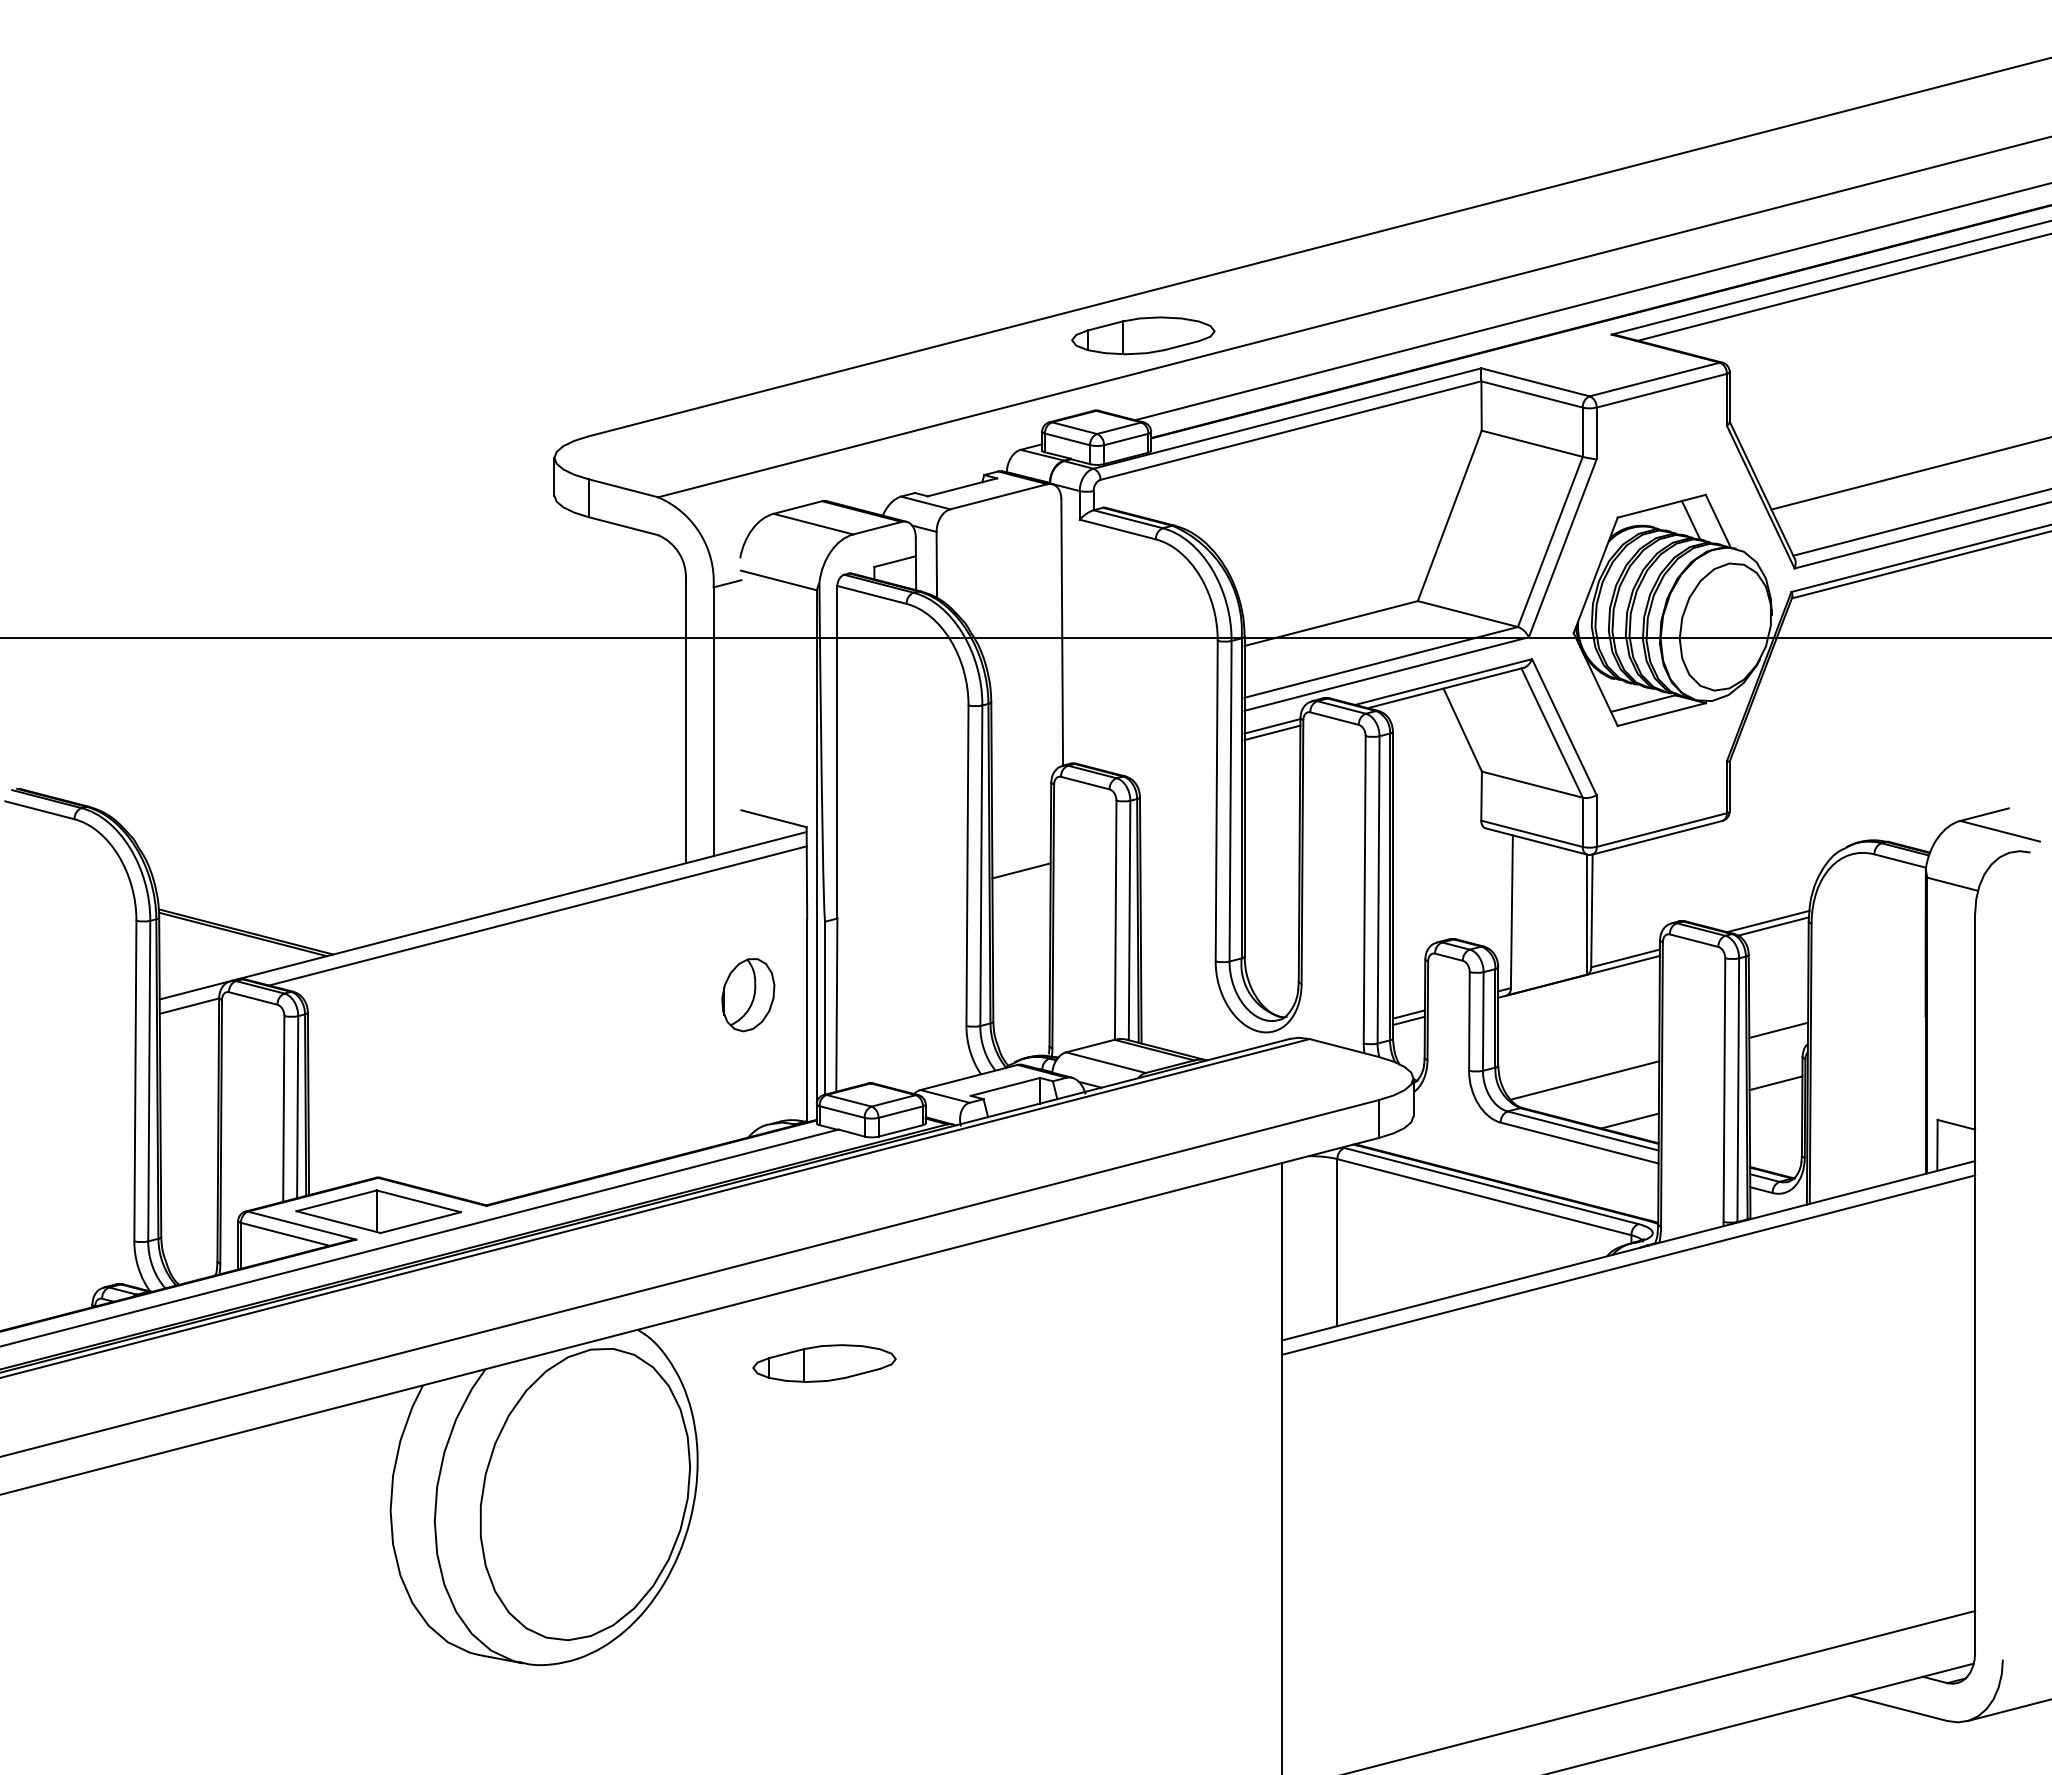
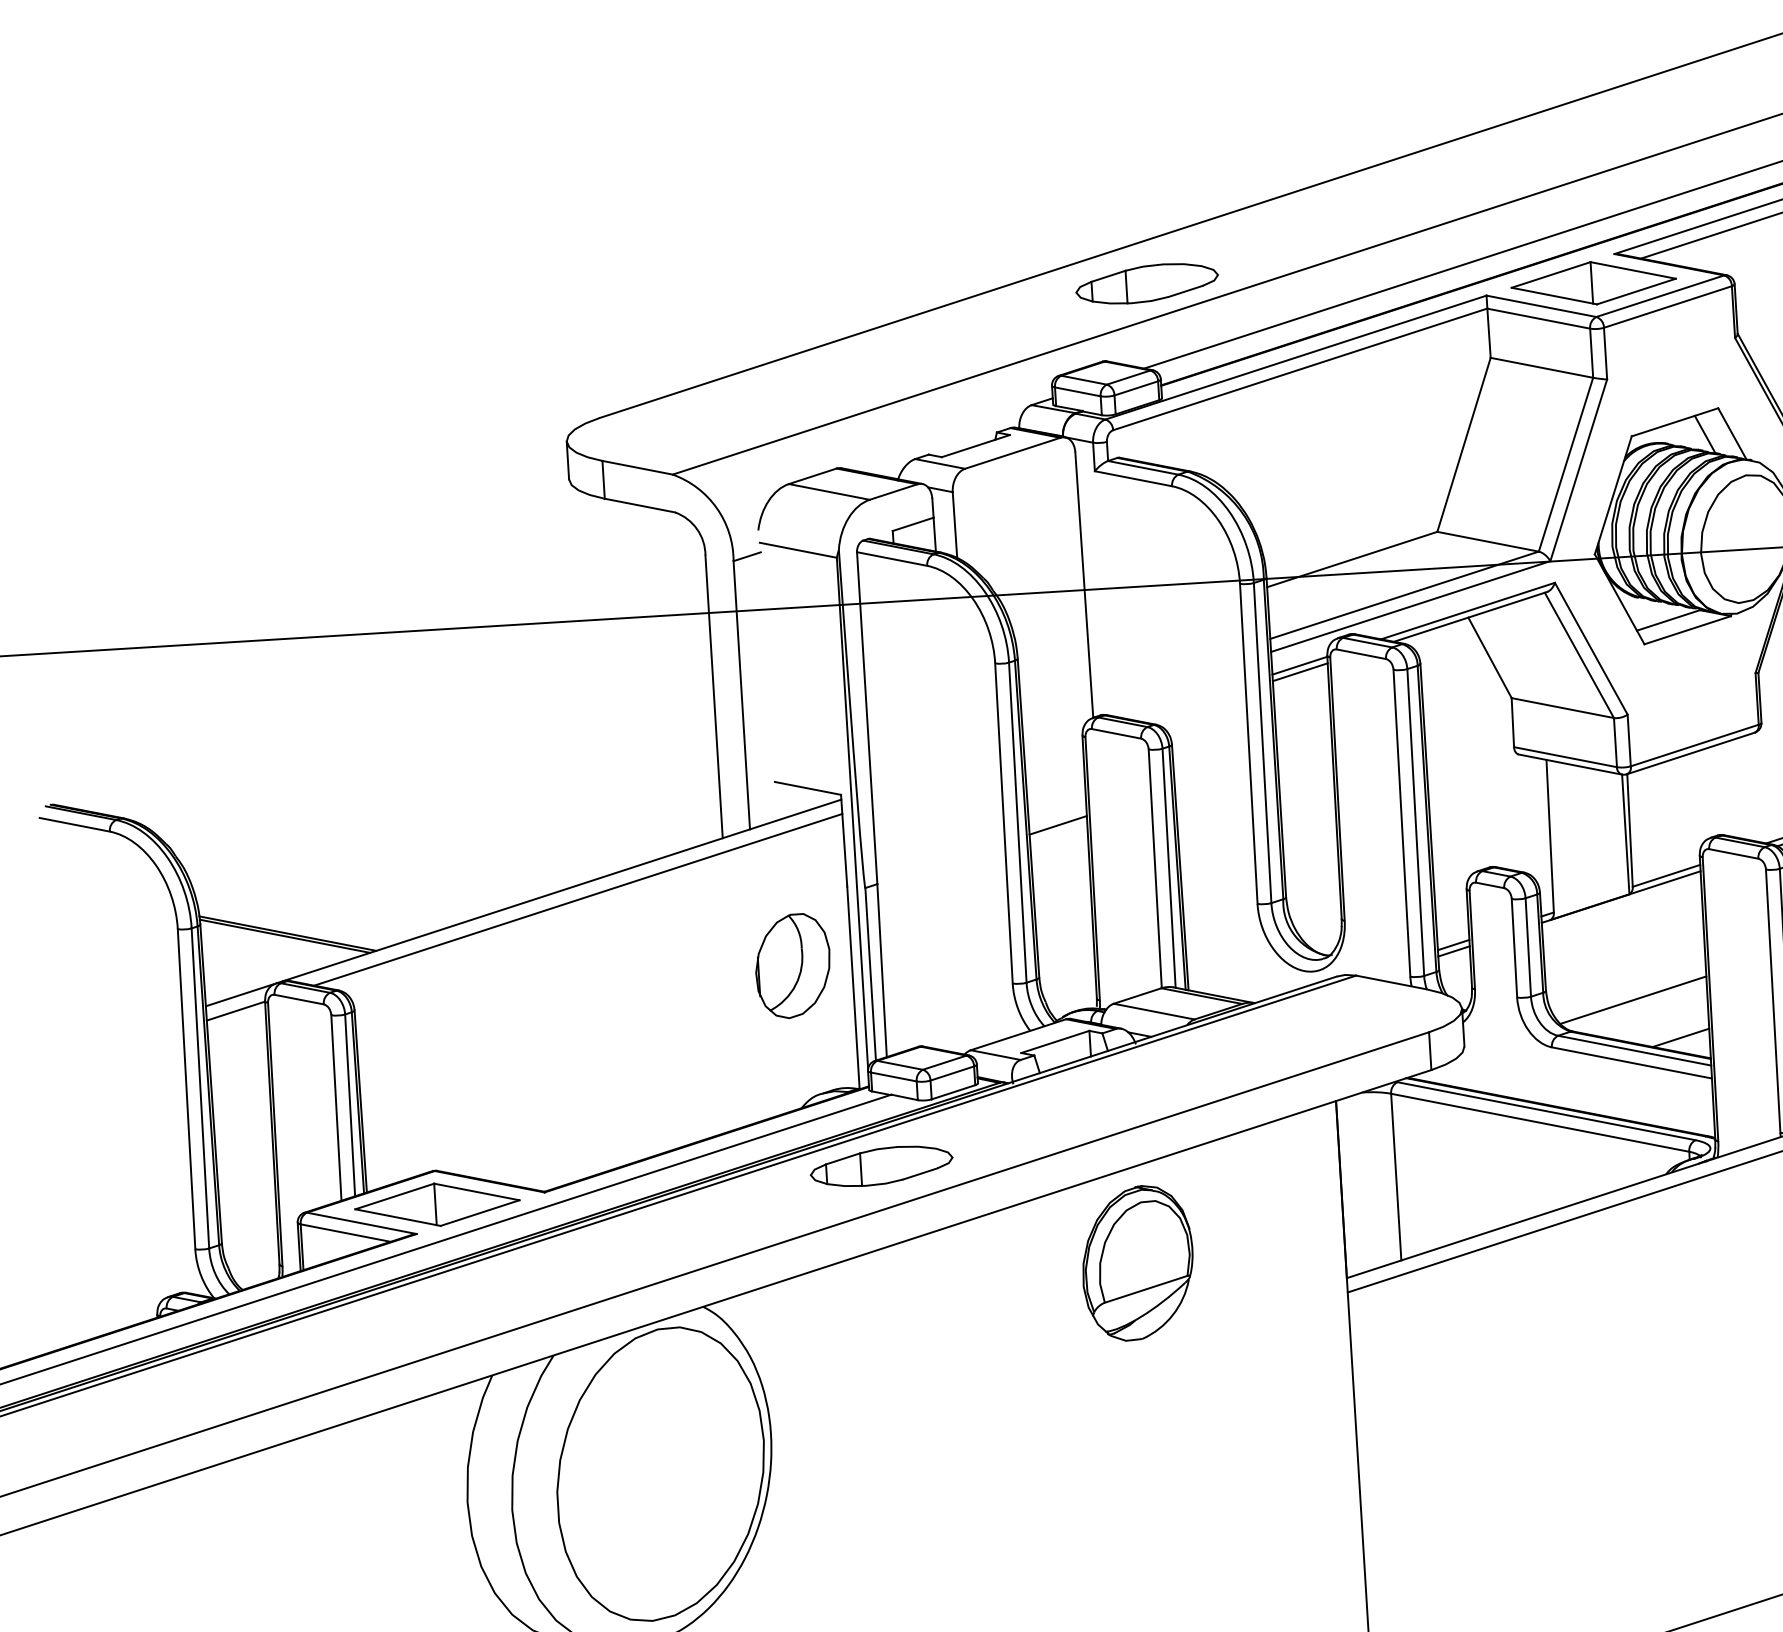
part: (1589, 362) -> (1594, 283), added
part: (748, 994) -> (793, 965), size x1.43
part: (1073, 1312) -> (1137, 1262), added
part: (824, 1363) -> (881, 1166), moved

